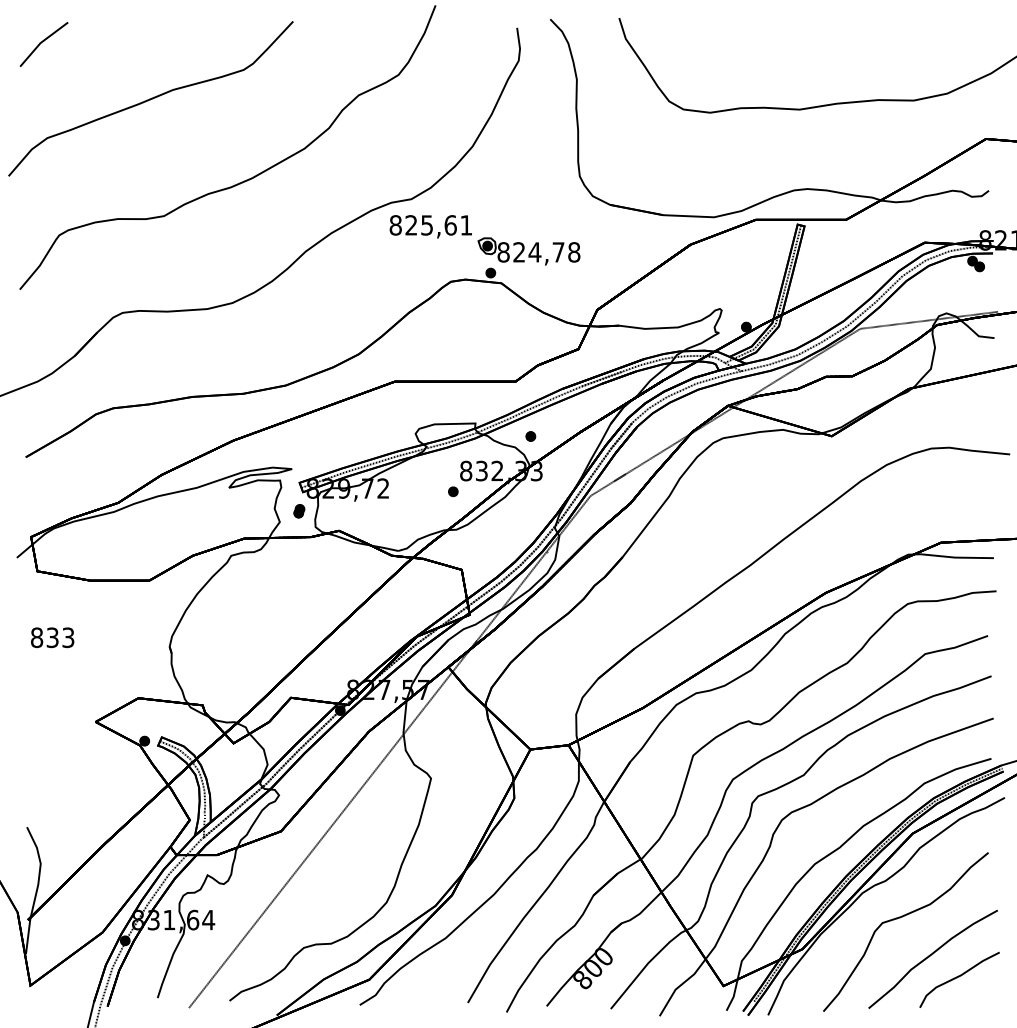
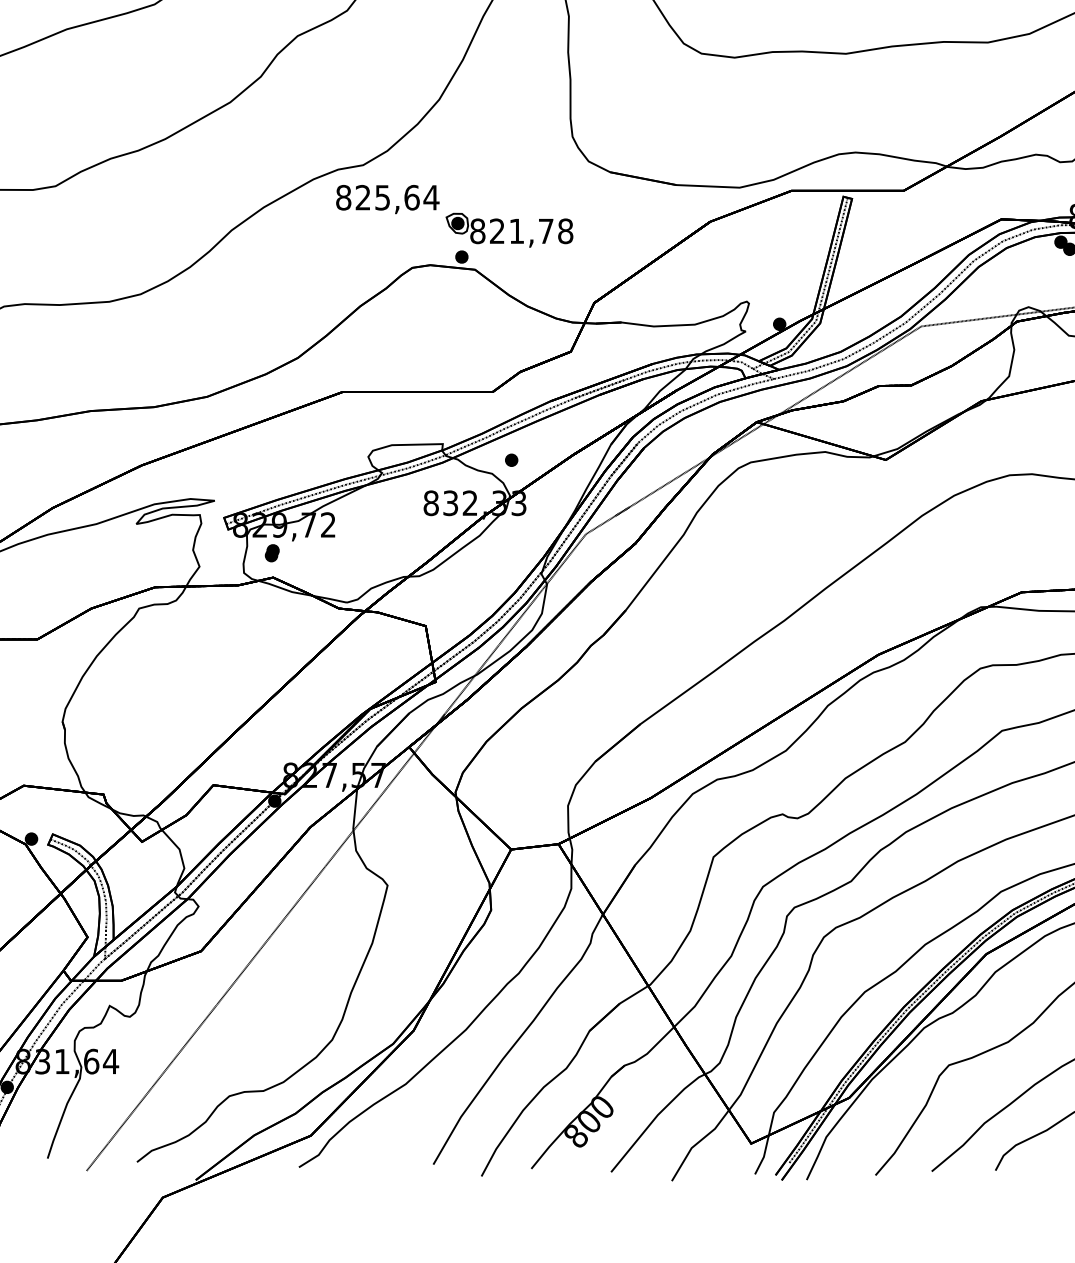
text: (465, 225) -> (430, 197), 825,61 -> 825,64
text: (534, 252) -> (516, 231), 824,78 -> 821,78
part: (453, 491) -> (415, 528), removed
part: (299, 511) -> (272, 553), moved

